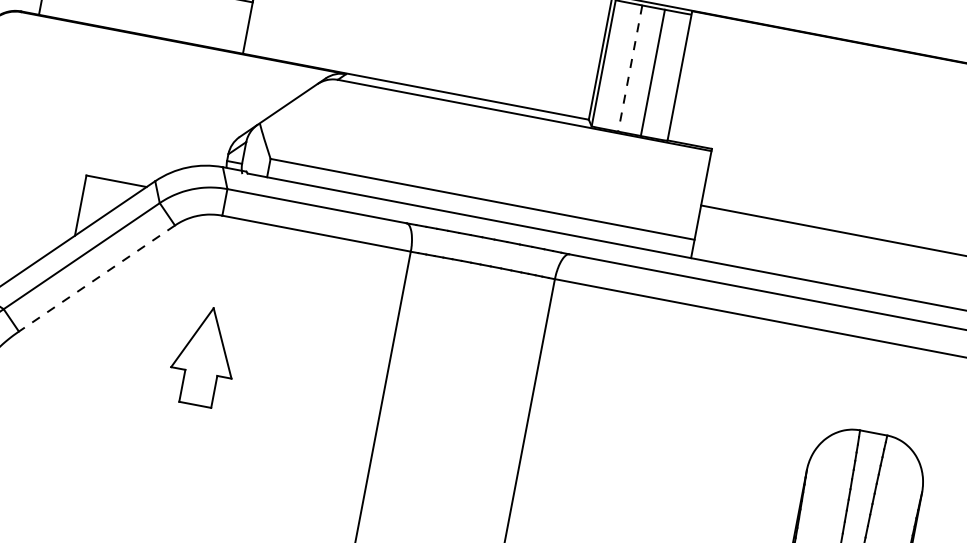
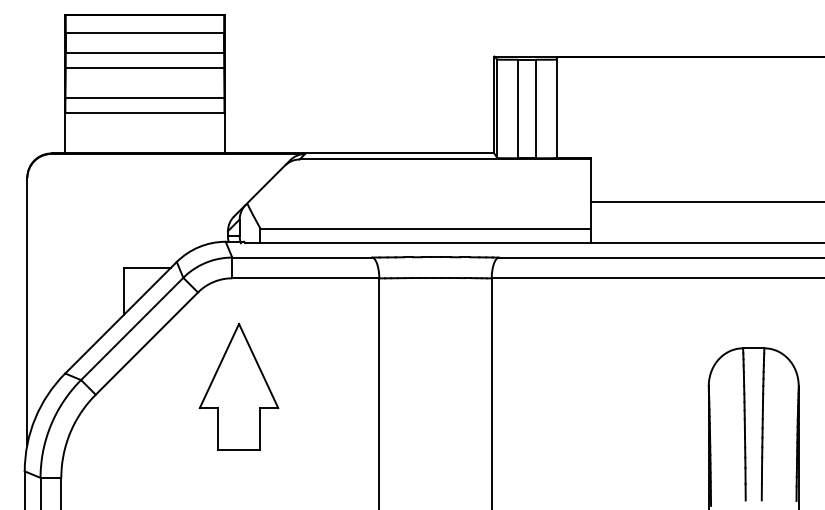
line: (630, 69) -> (518, 109), dashed -> solid
line: (96, 278) -> (146, 343), dashed -> solid
part: (203, 355) -> (238, 386), size x1.67

